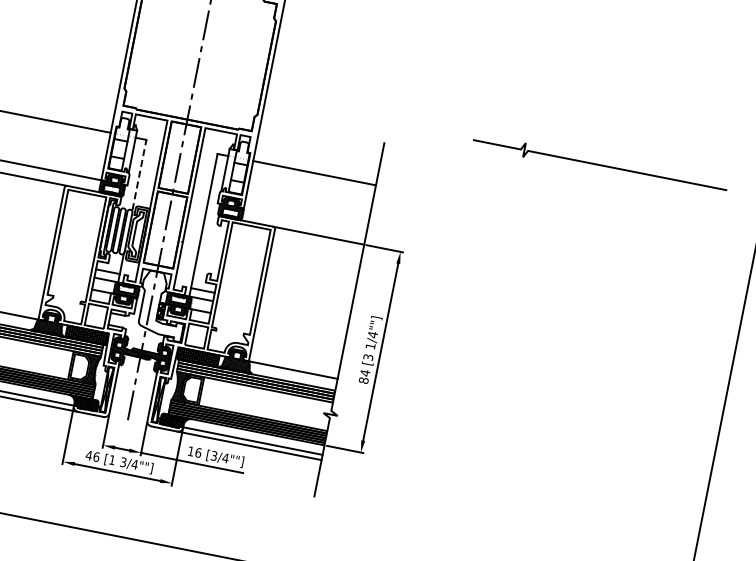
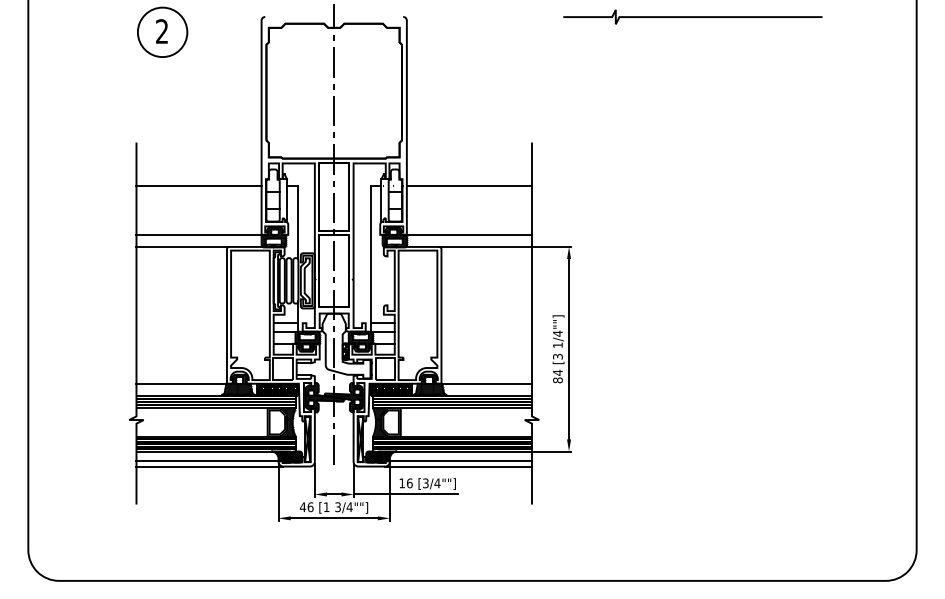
curve: (599, 164) -> (692, 16), moved
line: (138, 175) -> (297, 222), dashed -> solid
line: (304, 220) -> (468, 234), added

